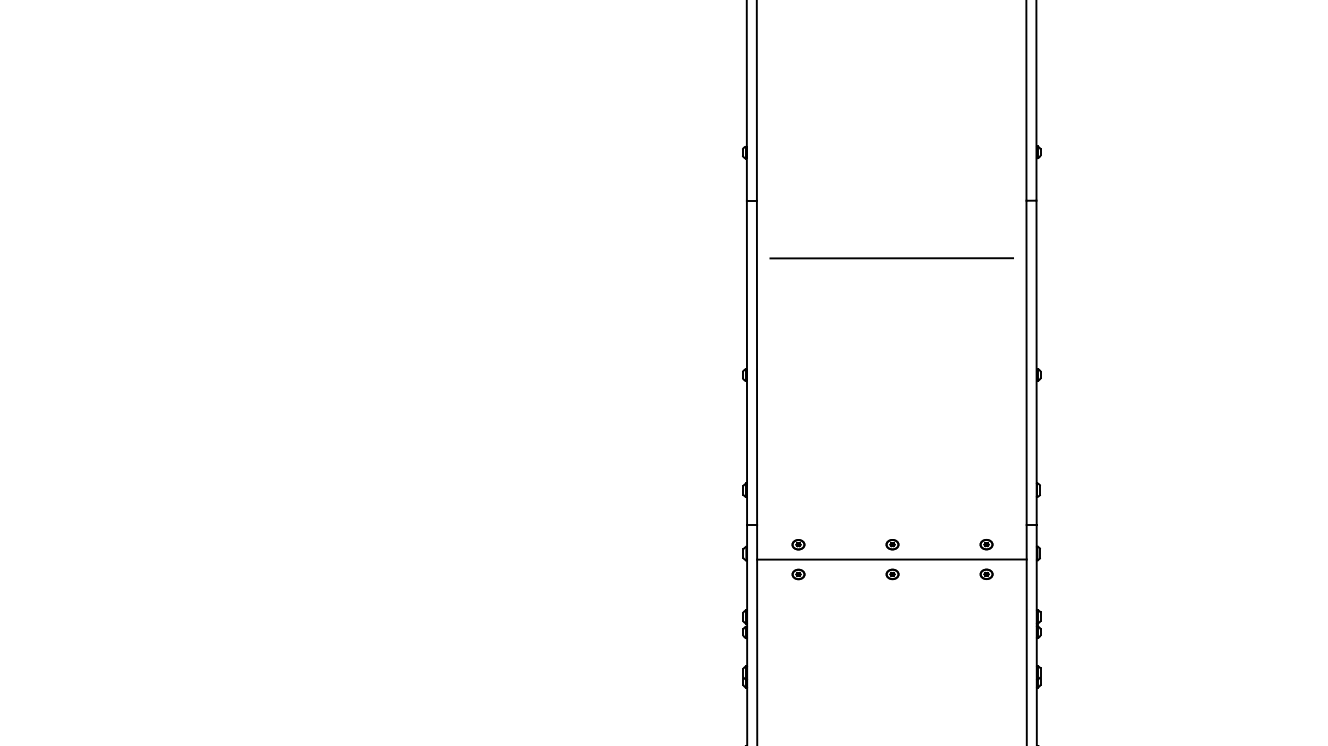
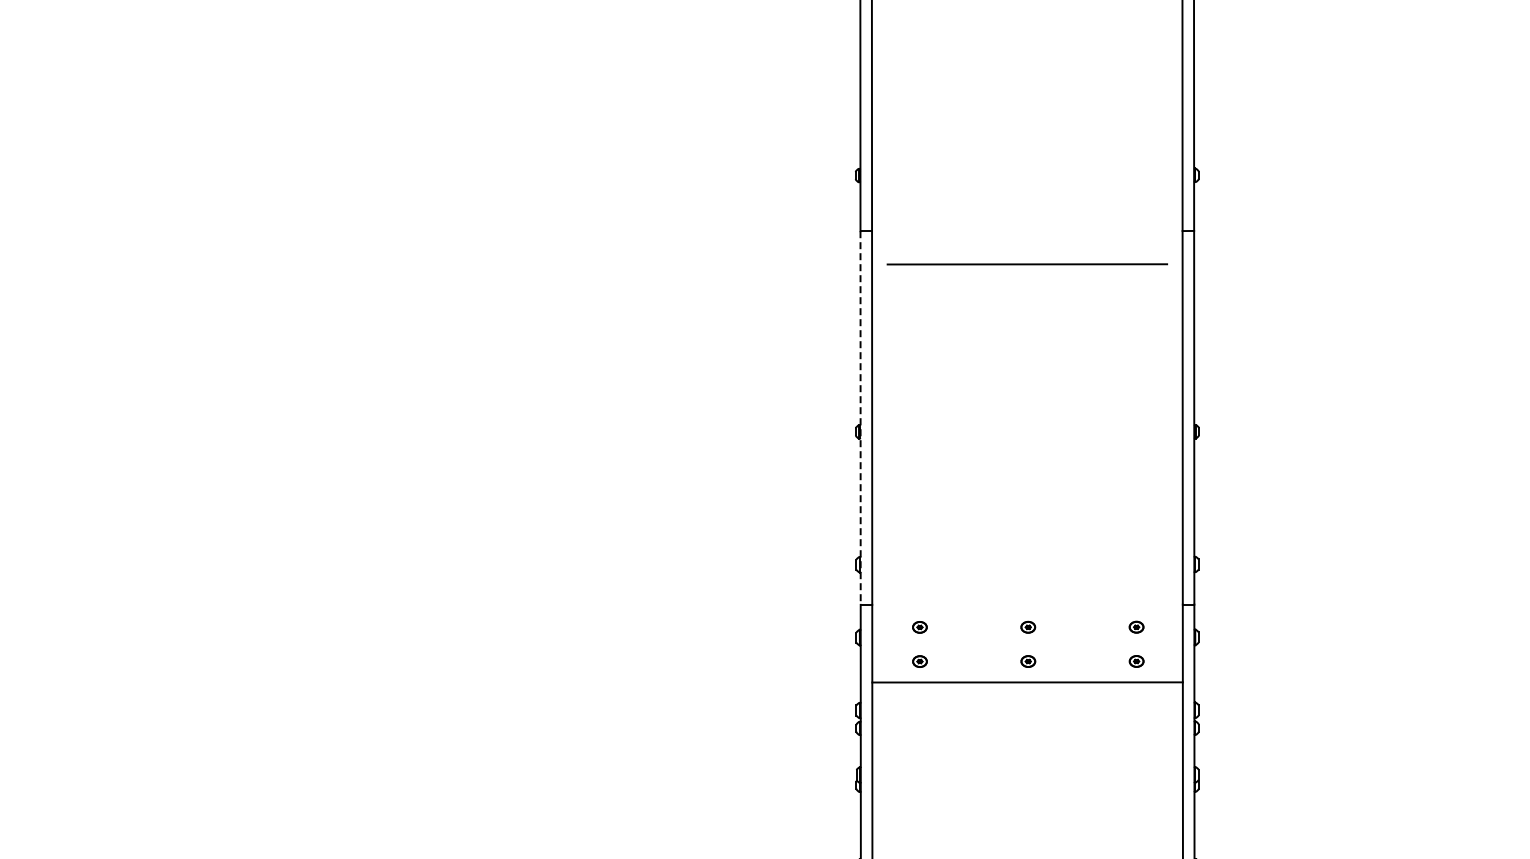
line: (890, 258) -> (1026, 264), moved
line: (746, 363) -> (860, 418), solid -> dashed
line: (891, 559) -> (1027, 682), moved

